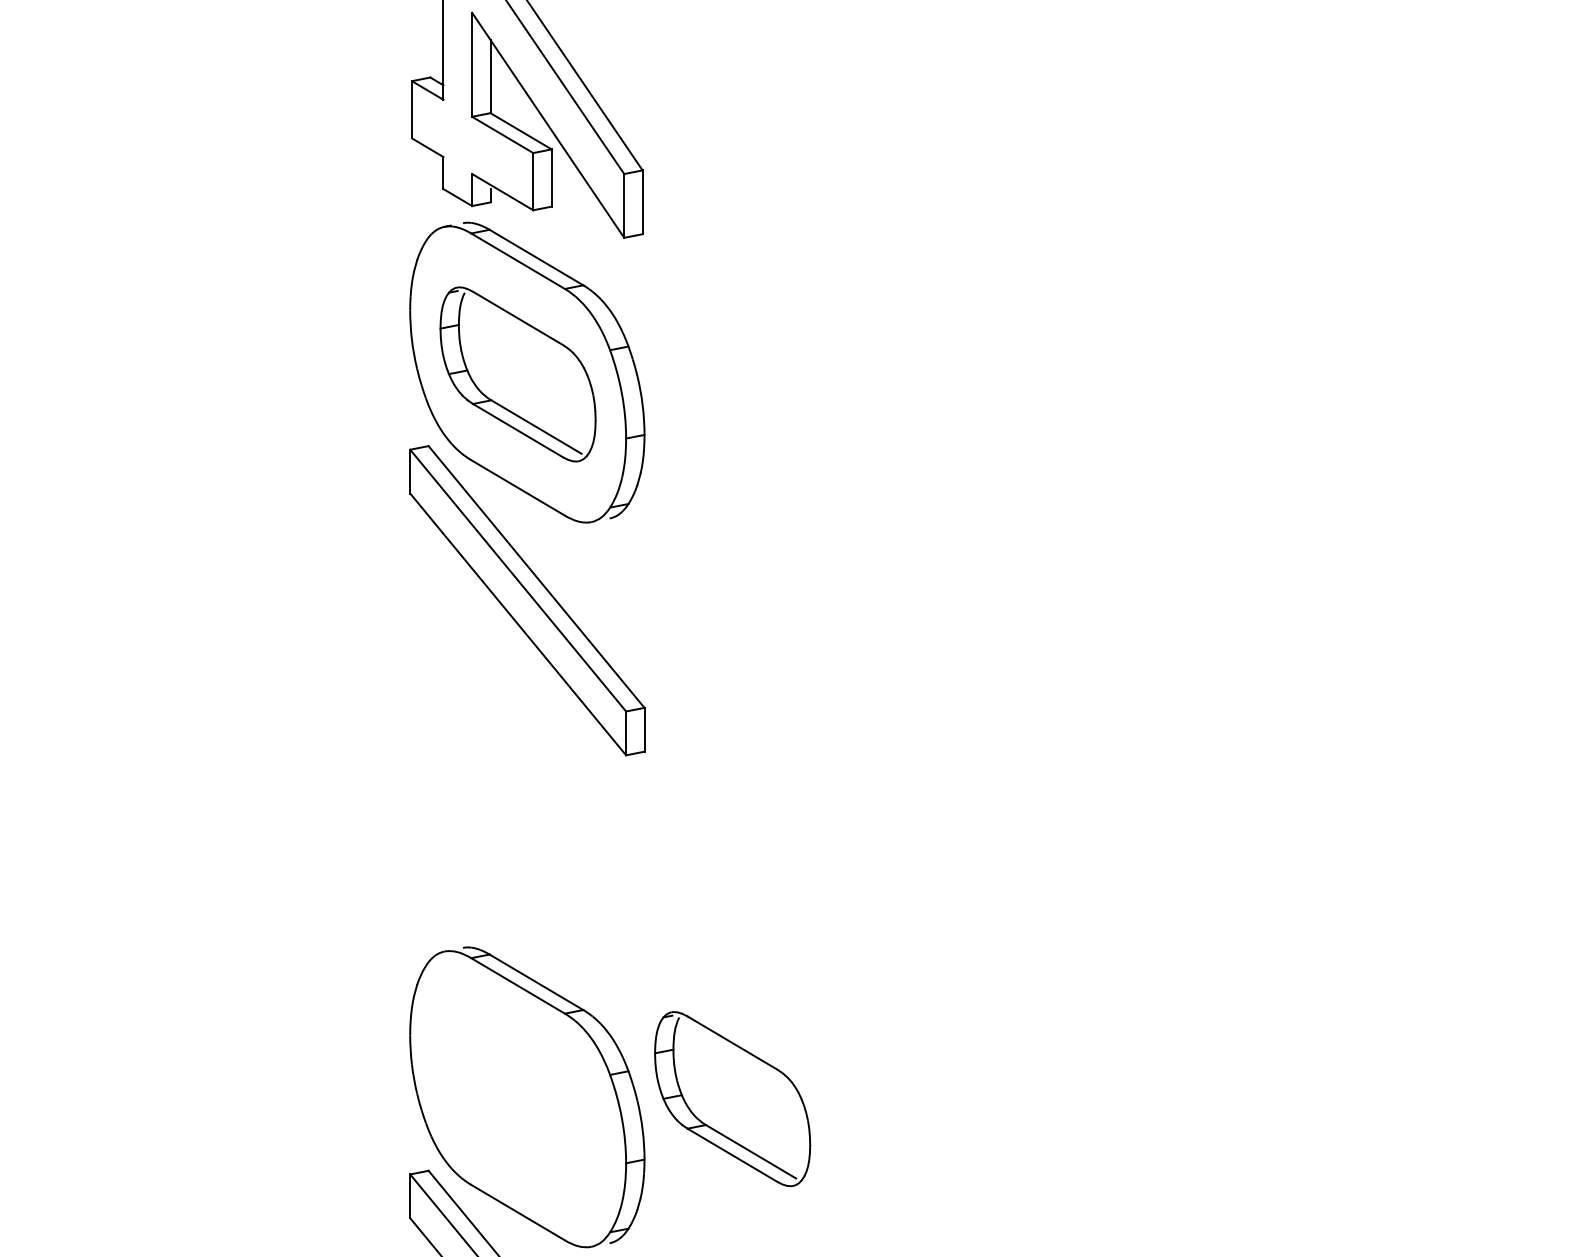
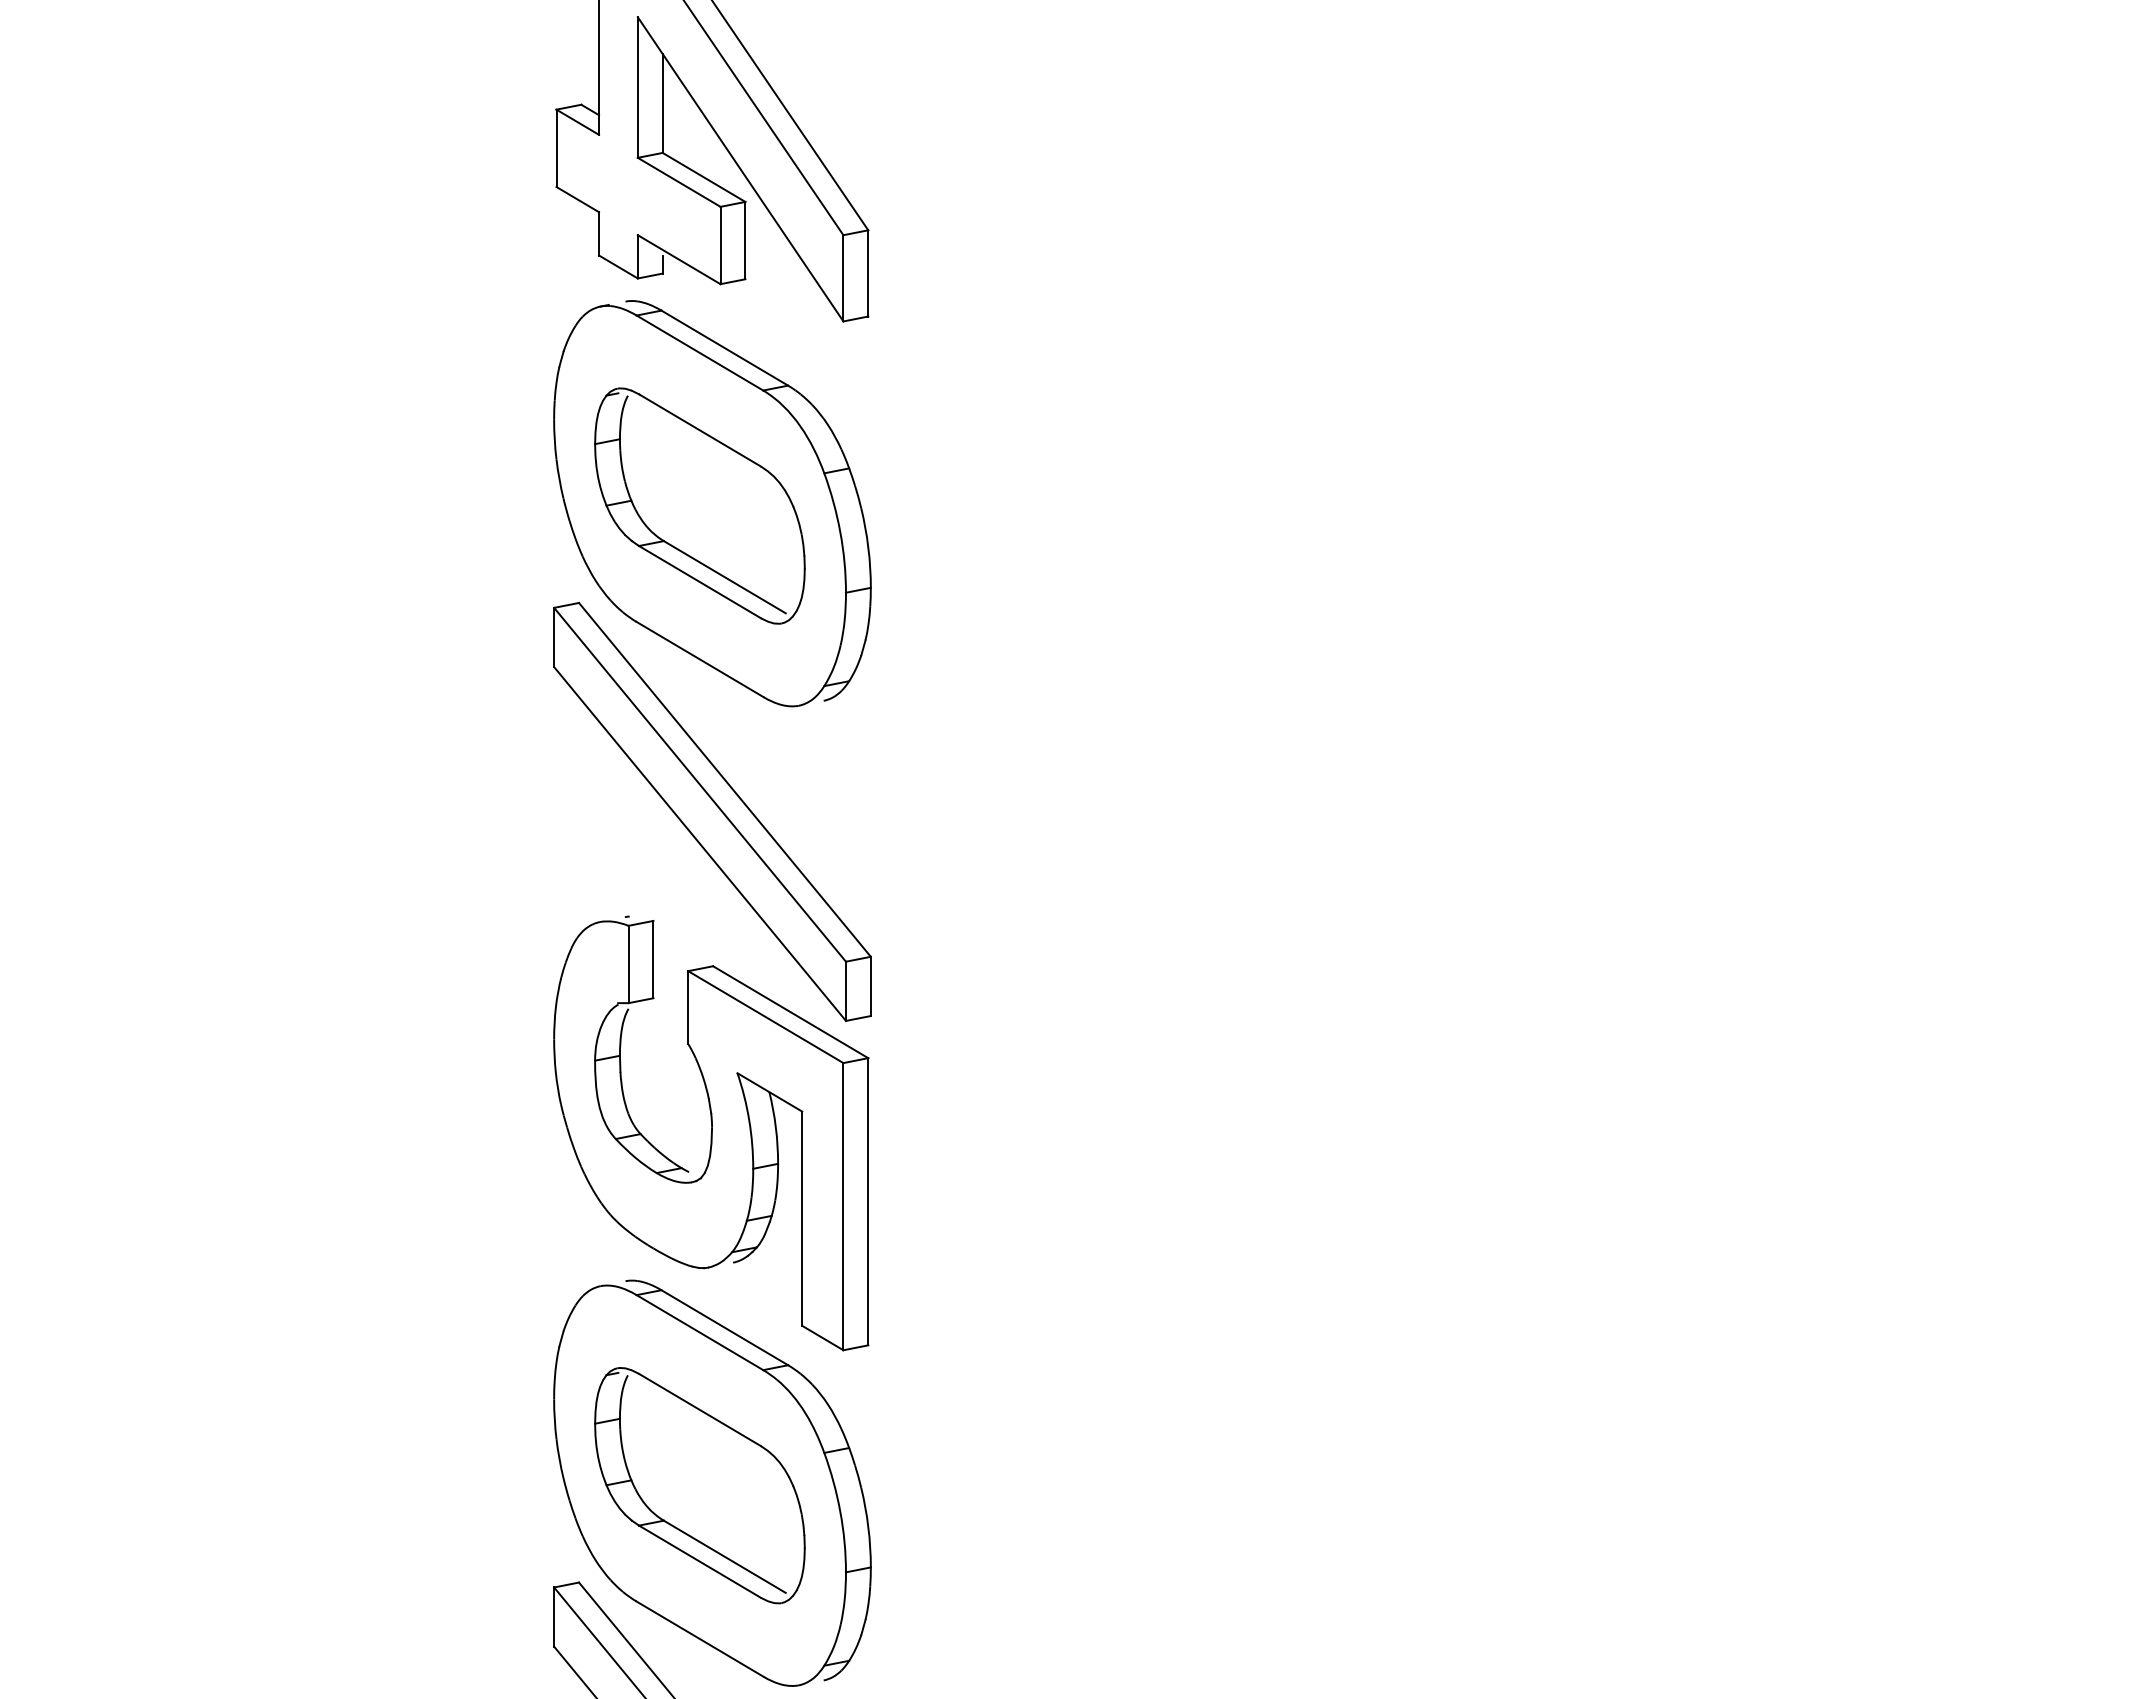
part: (526, 838) -> (711, 1133), added
part: (732, 1099) -> (699, 1485), moved

